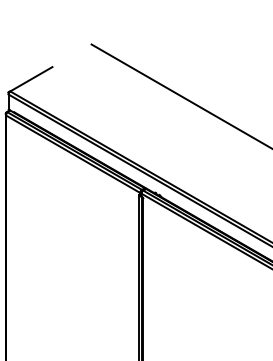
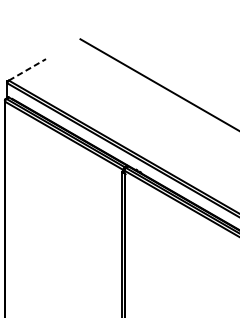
line: (31, 79) -> (27, 70), solid -> dashed

